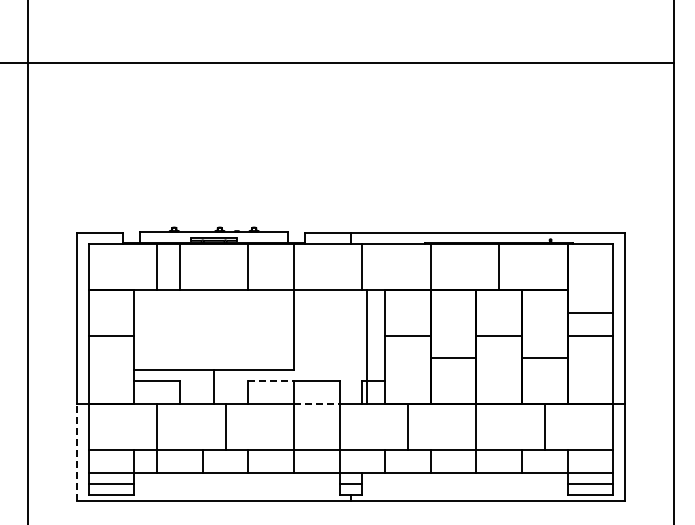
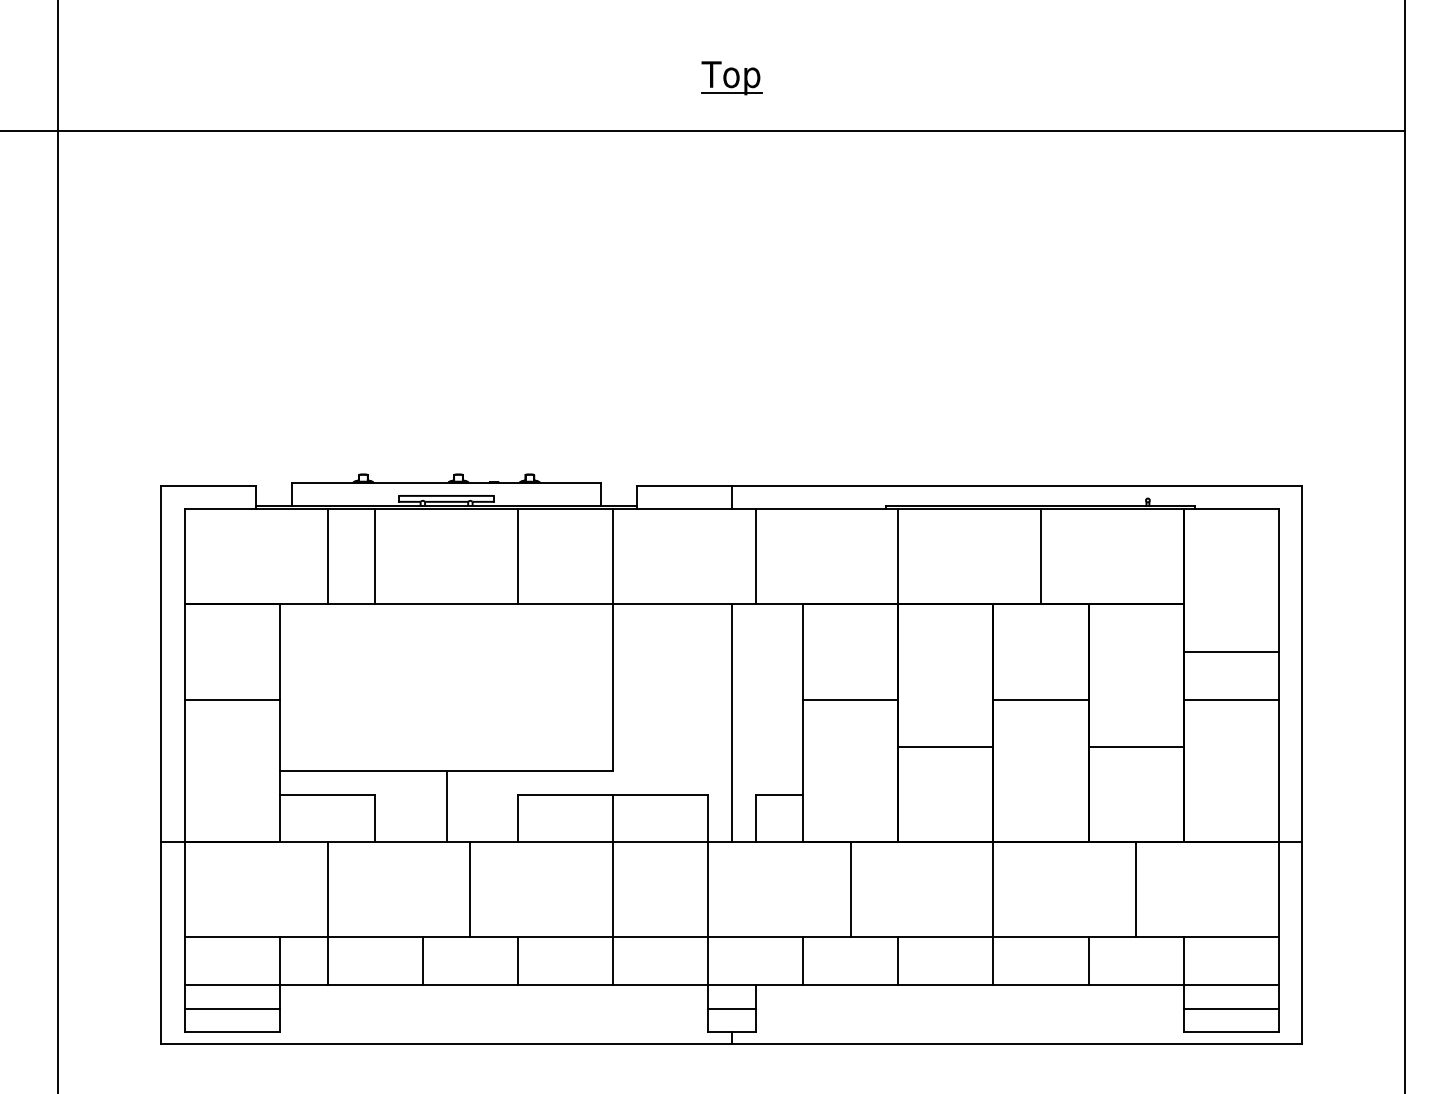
part: (351, 37) -> (732, 77), added
line: (367, 347) -> (732, 724), moved
line: (271, 381) -> (566, 795), dashed -> solid
line: (316, 404) -> (659, 843), dashed -> solid
line: (77, 452) -> (161, 943), dashed -> solid

